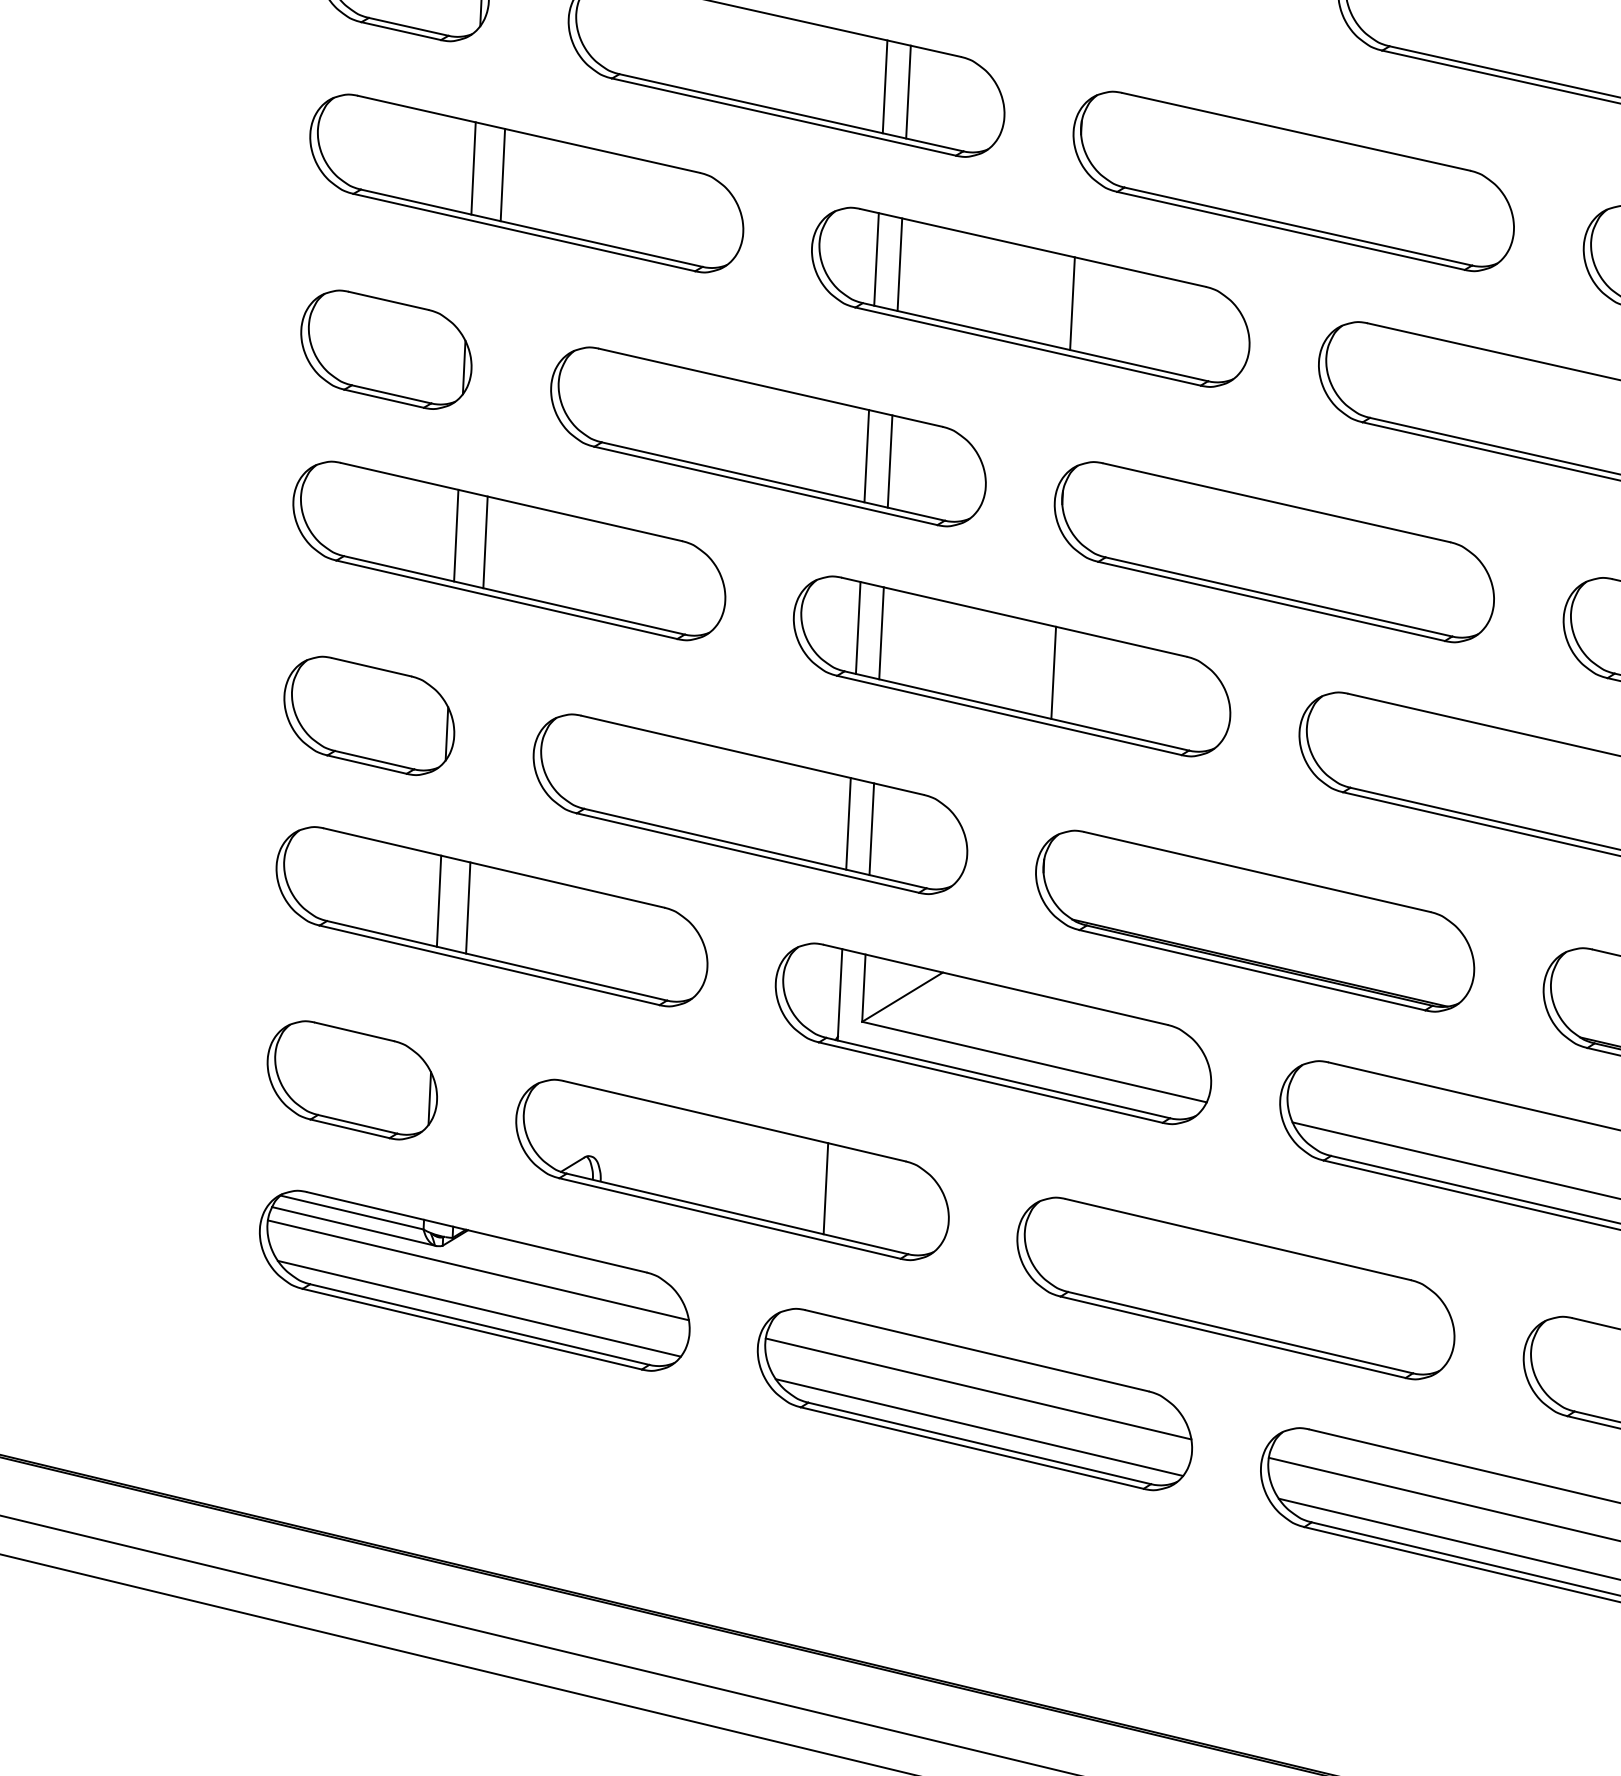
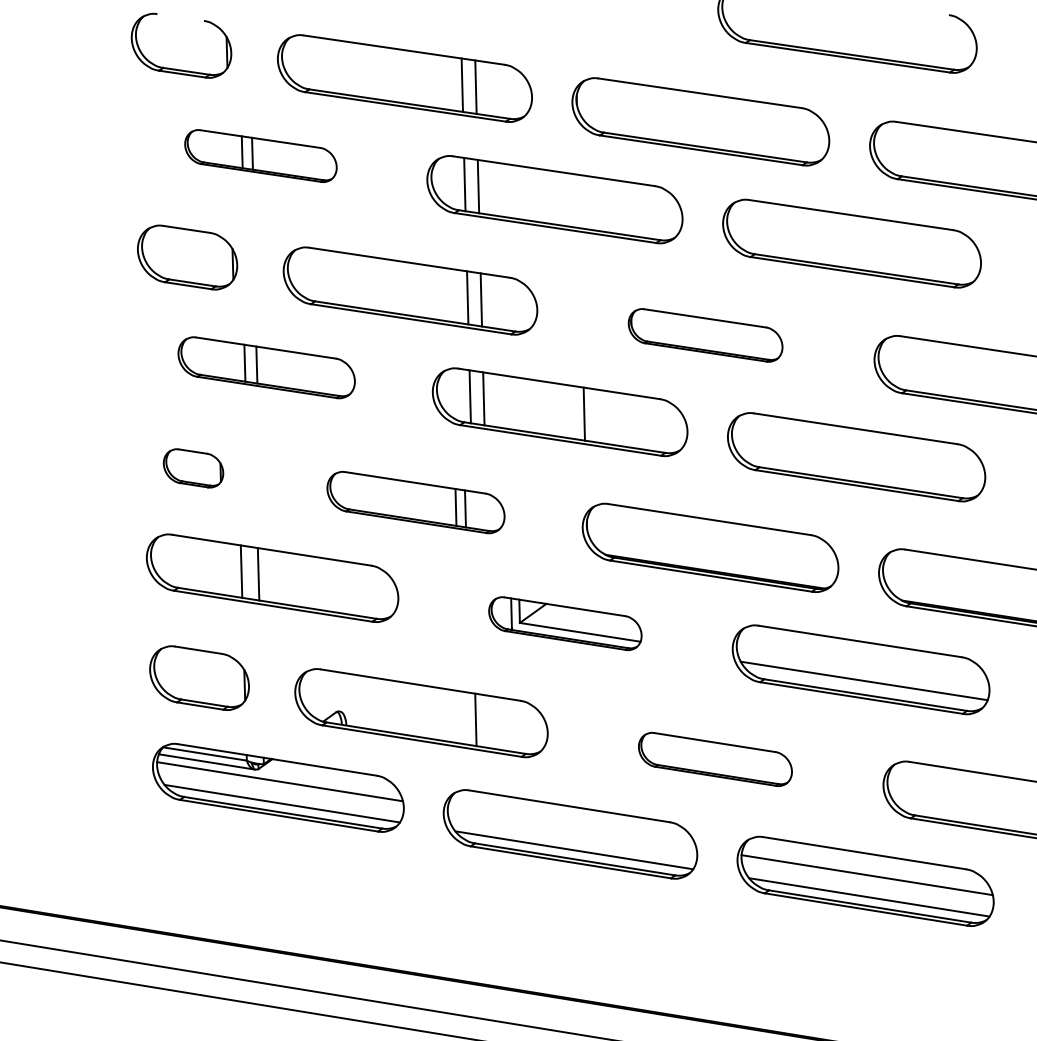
part: (526, 182) -> (260, 155), size x0.6
line: (1071, 303) -> (578, 201), removed
part: (508, 550) -> (266, 367), size x0.7
part: (1273, 552) -> (705, 335), size x0.6
part: (369, 716) -> (193, 468), size x0.6
part: (749, 804) -> (415, 502), size x0.7
part: (993, 1033) -> (565, 623), size x0.6
part: (1236, 1288) -> (715, 759), size x0.6
line: (977, 1387) -> (571, 827), removed

